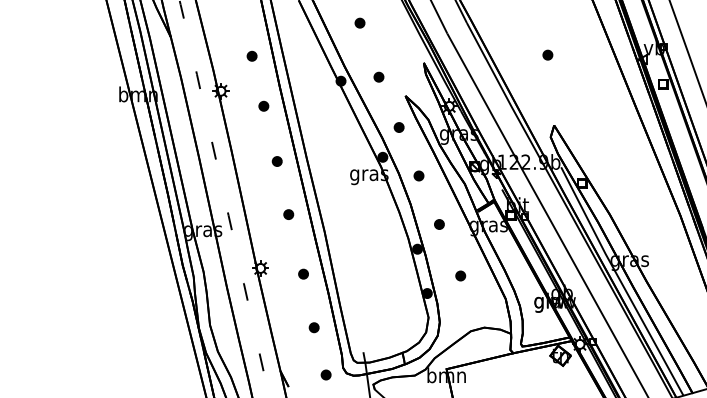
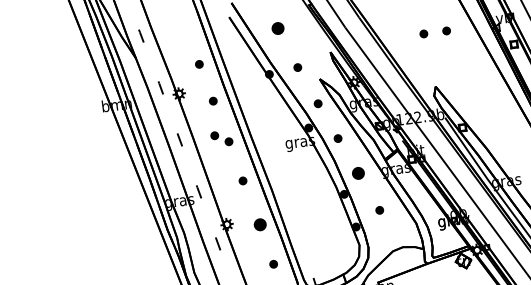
part: (359, 22) -> (277, 27), size x1.6
part: (577, 54) -> (446, 30), added
part: (259, 150) -> (214, 135), added
part: (439, 224) -> (358, 173), size x1.6
part: (303, 273) -> (260, 224), size x1.6

